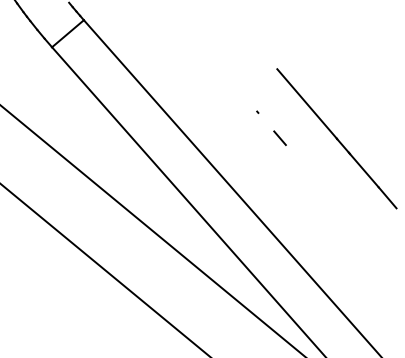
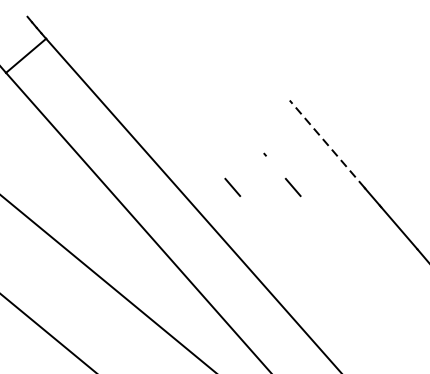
line: (307, 103) -> (327, 143), solid -> dashed
line: (231, 138) -> (232, 187), added

